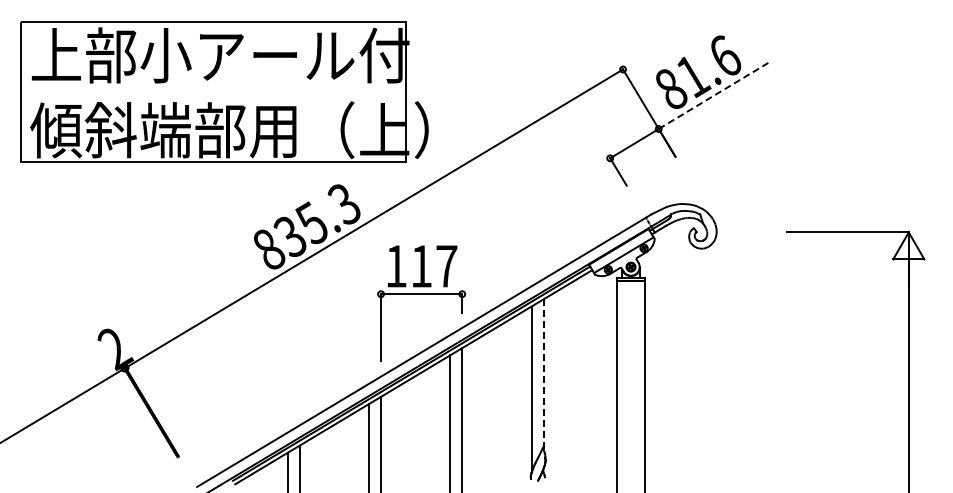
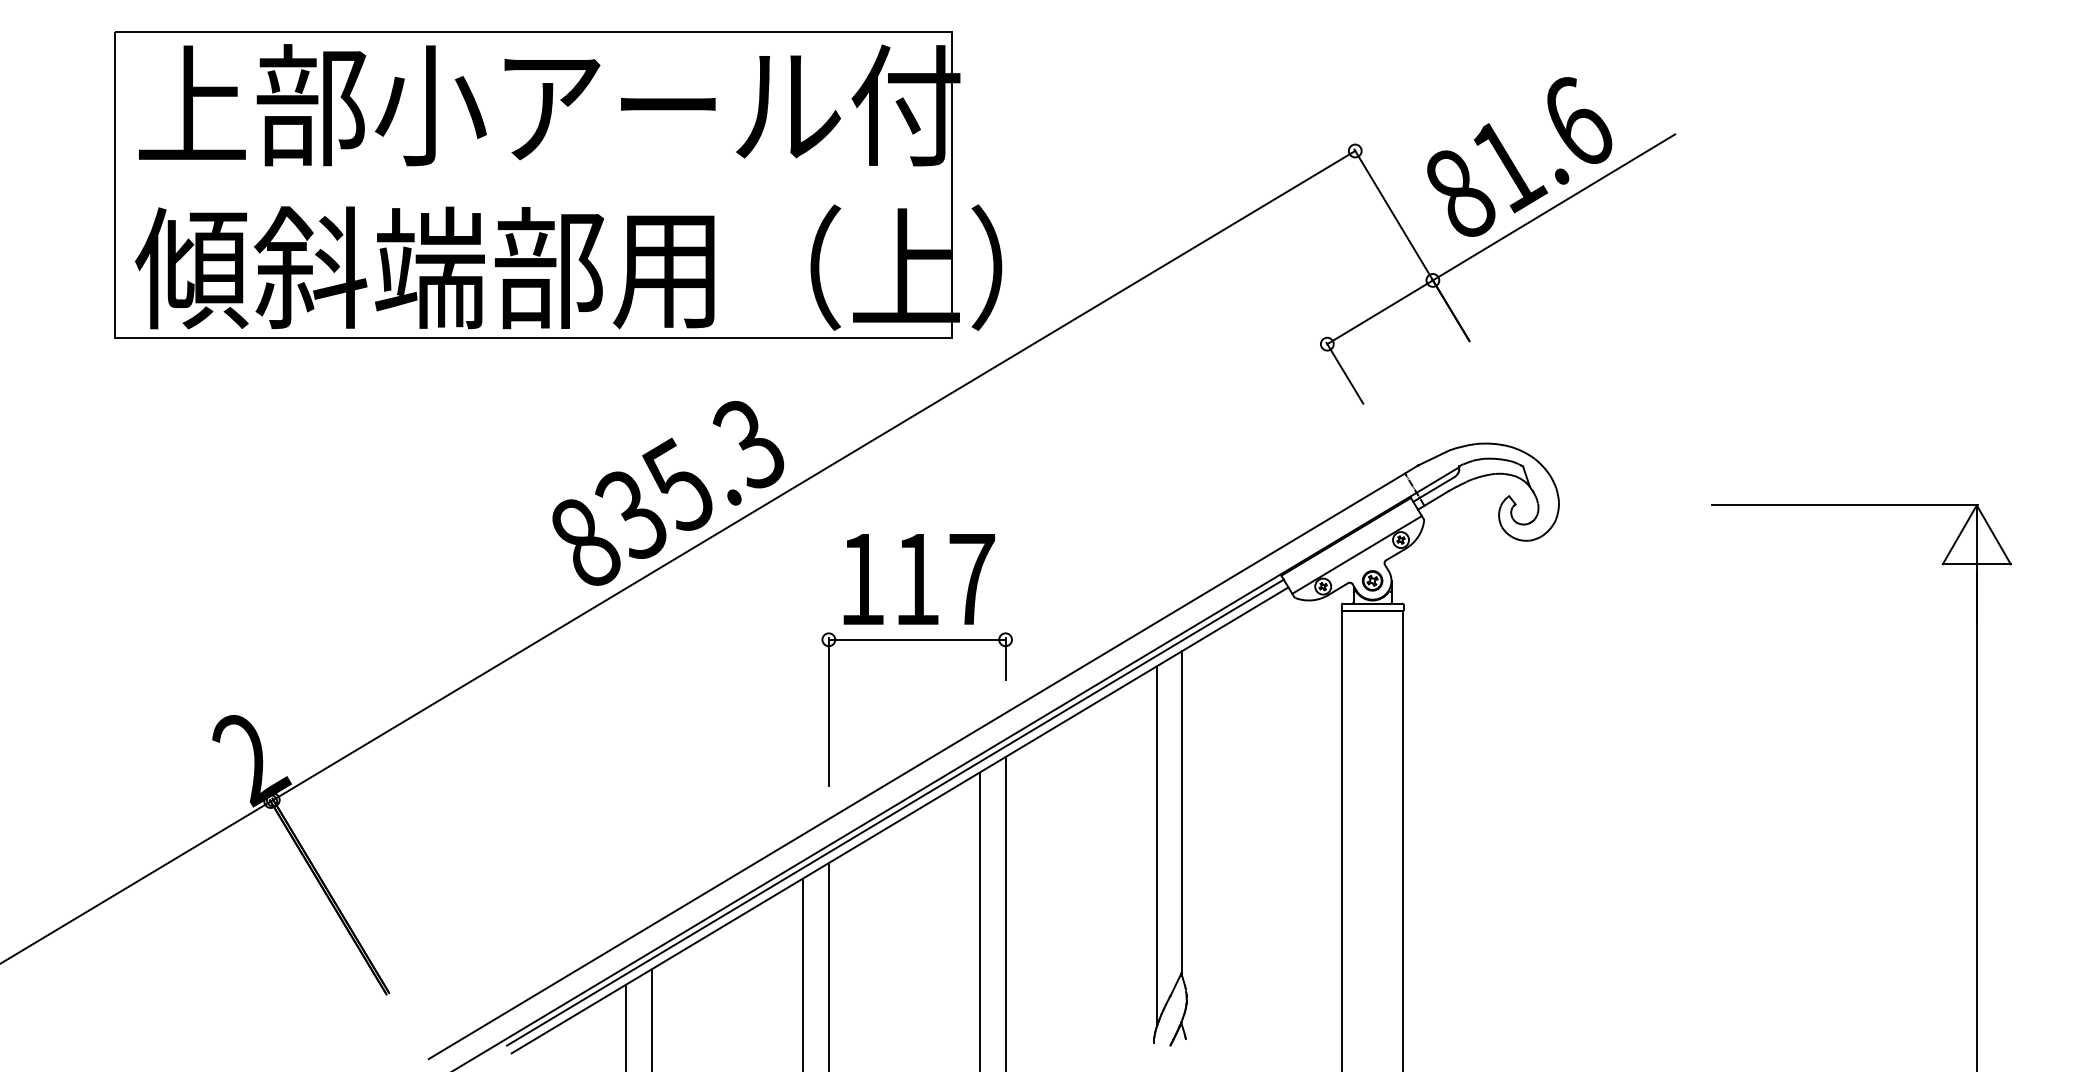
part: (224, 91) -> (557, 183), moved
line: (714, 95) -> (1554, 207), dashed -> solid
line: (543, 374) -> (1182, 814), dashed -> solid

